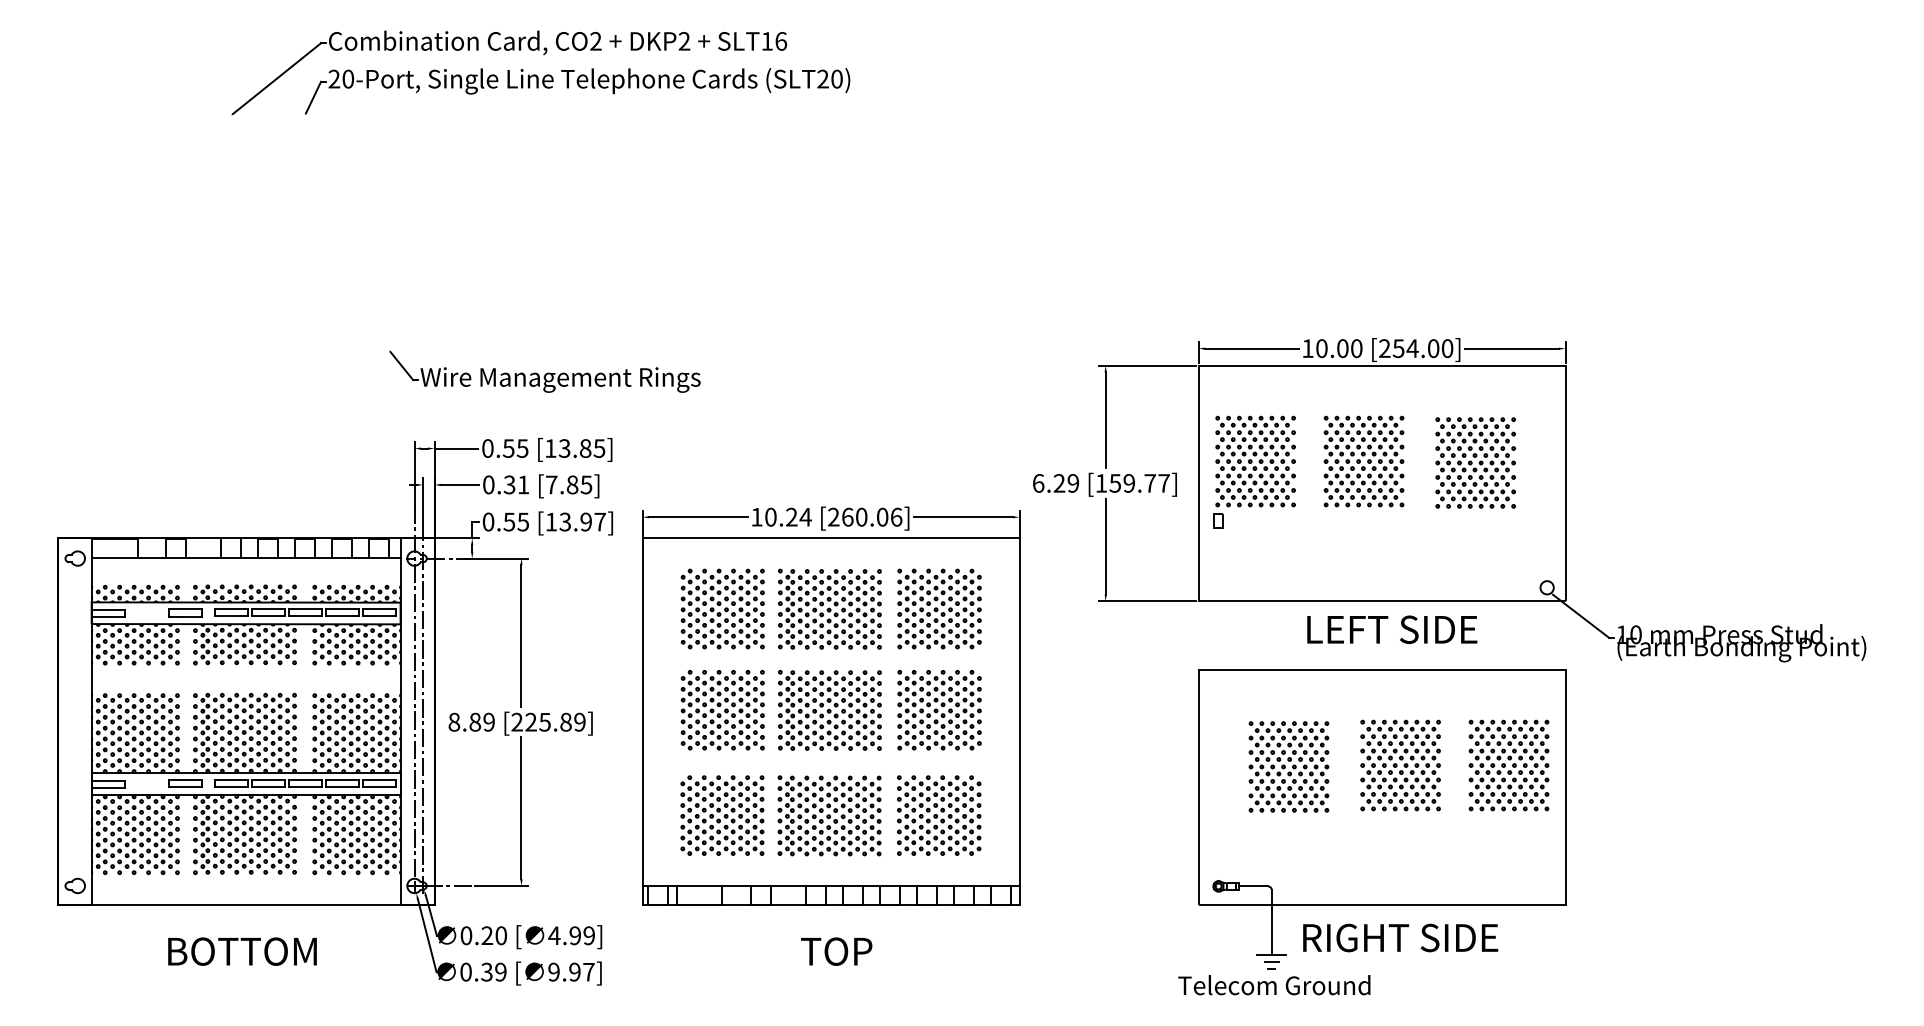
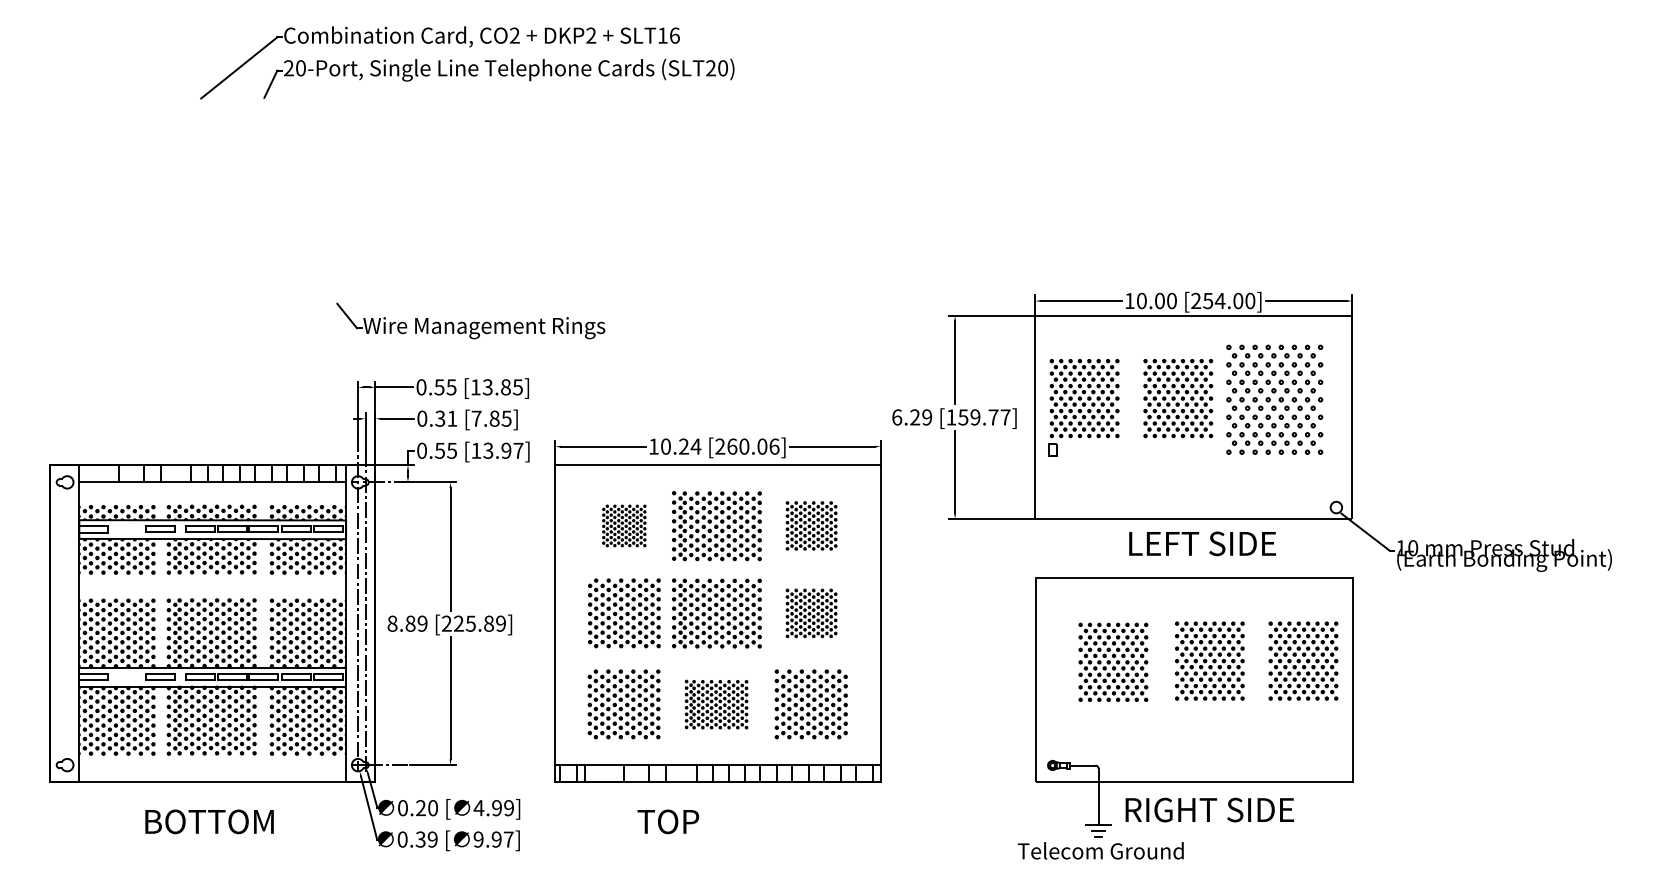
part: (1475, 462) -> (1274, 399), size x1.4
part: (722, 608) -> (624, 525), size x0.6
part: (939, 608) -> (811, 525), size x0.7
part: (939, 710) -> (811, 613), size x0.7
part: (829, 815) -> (716, 704), size x0.7
text: (836, 951) -> (668, 821), moved

